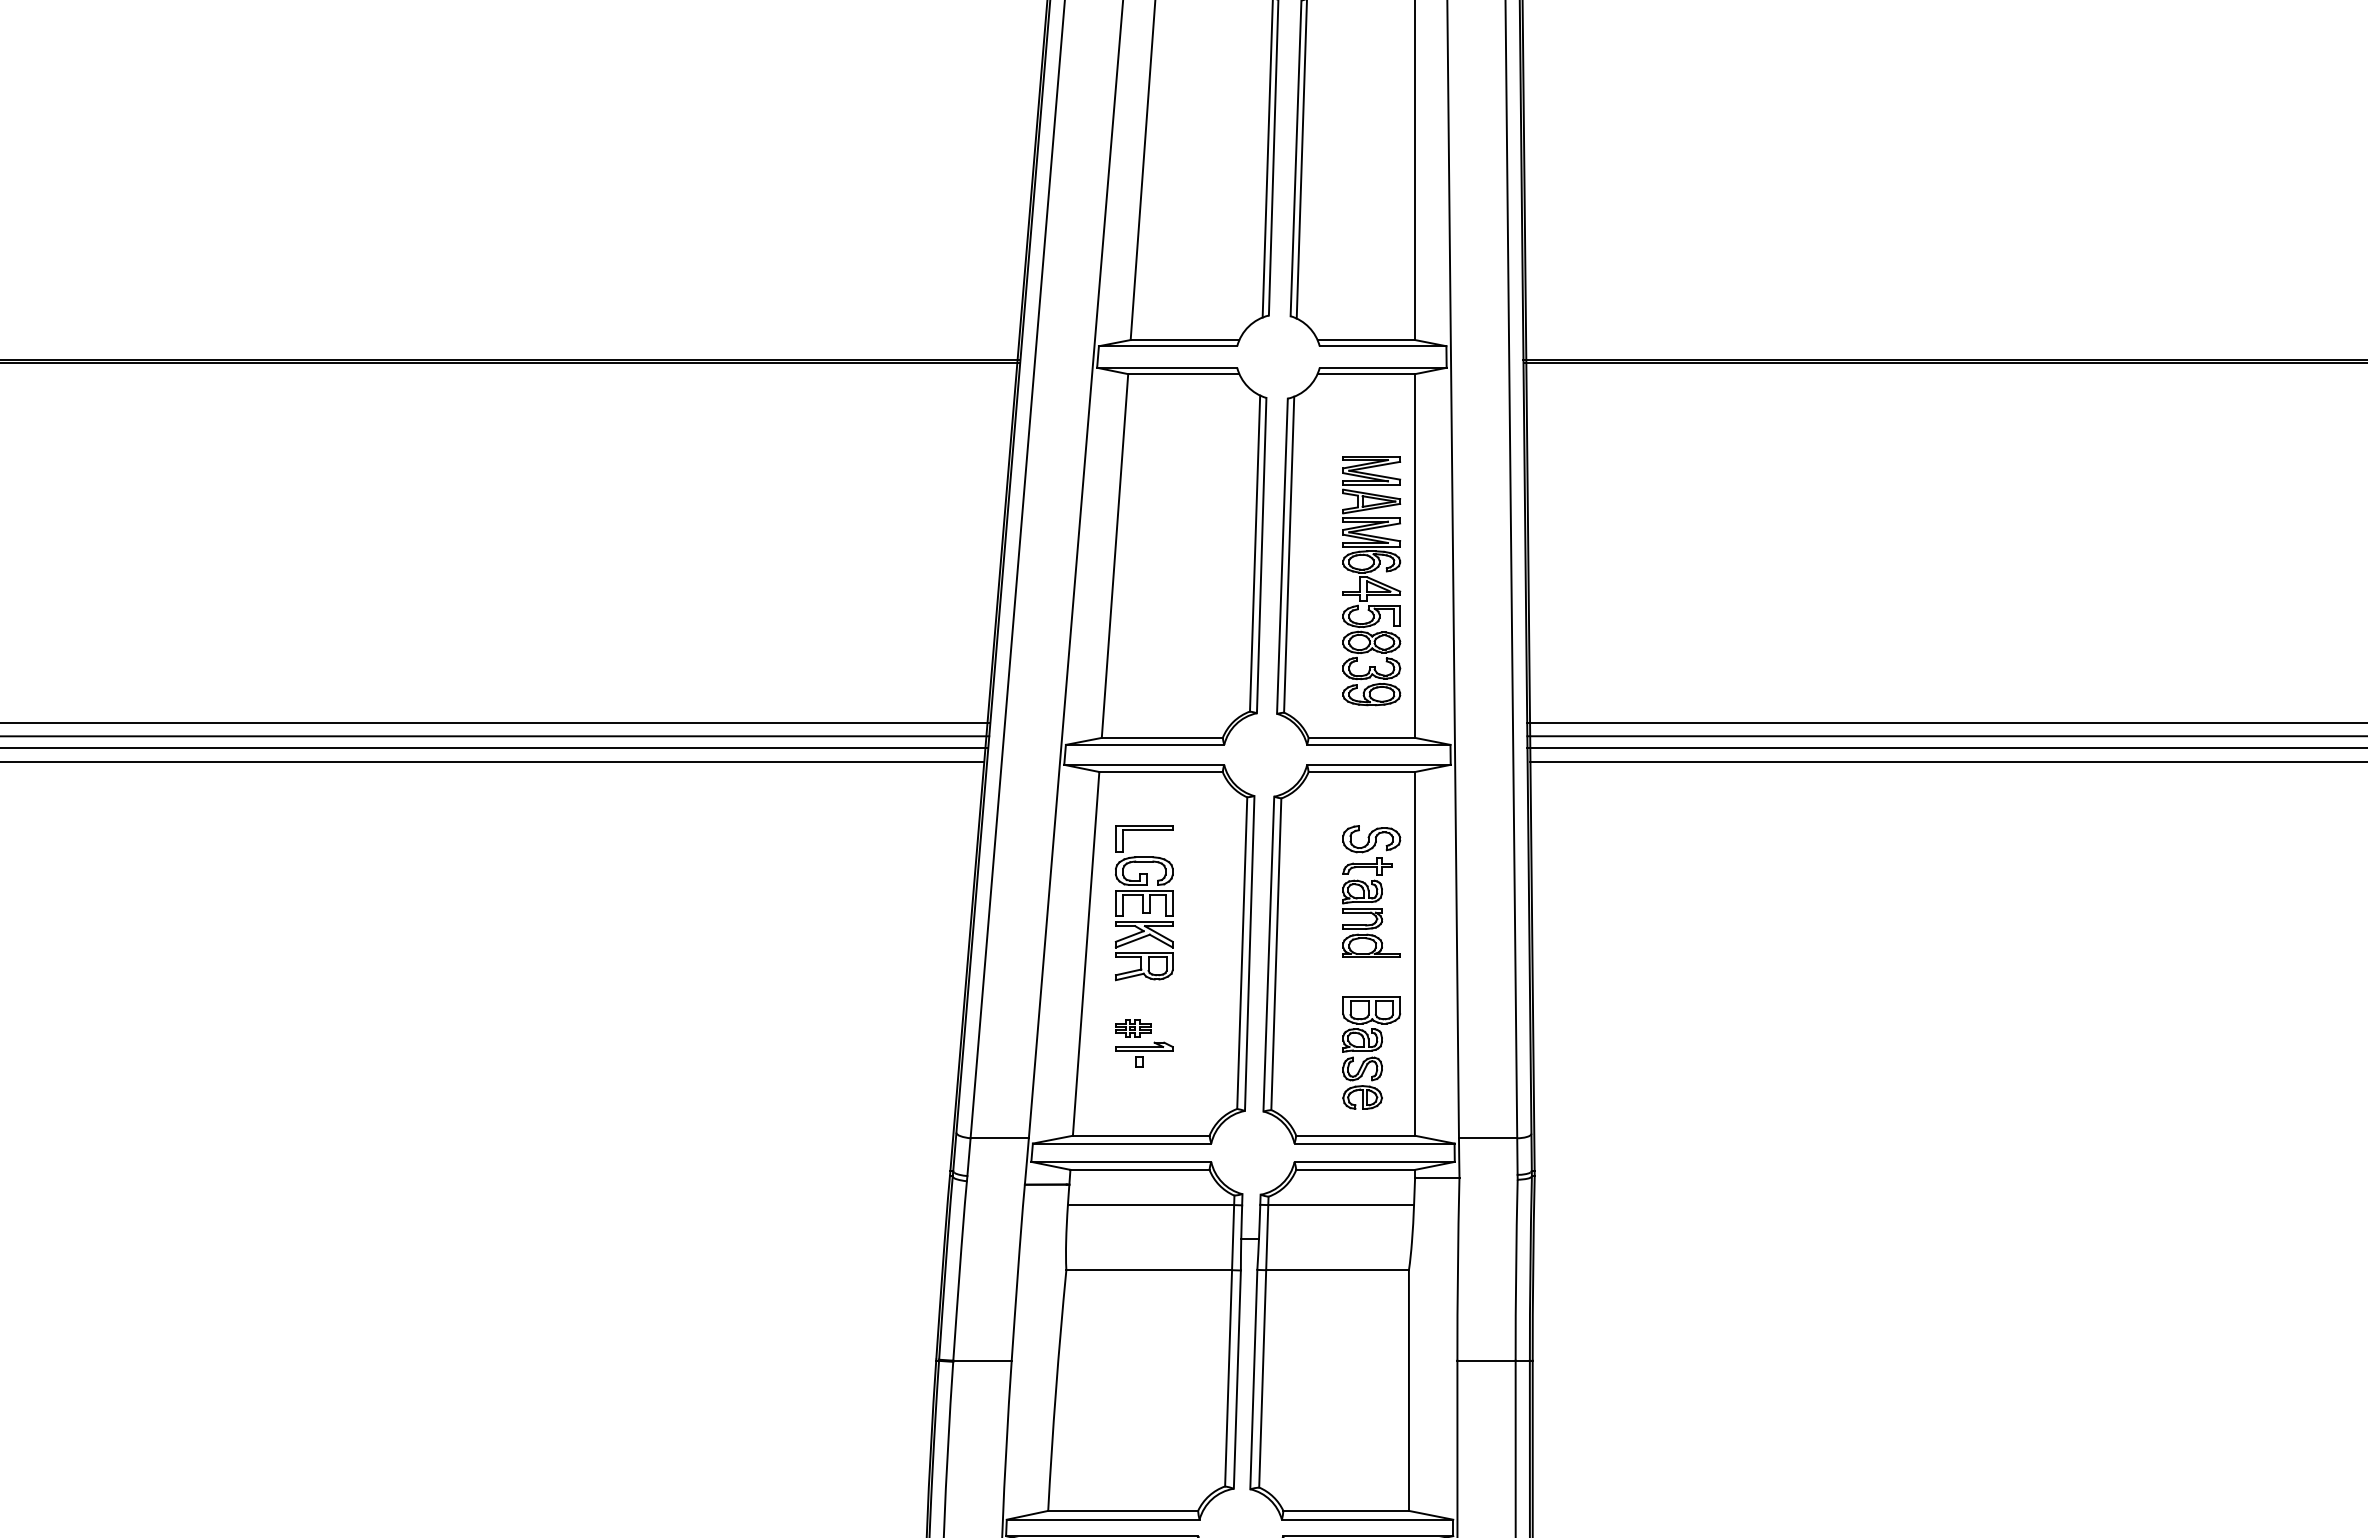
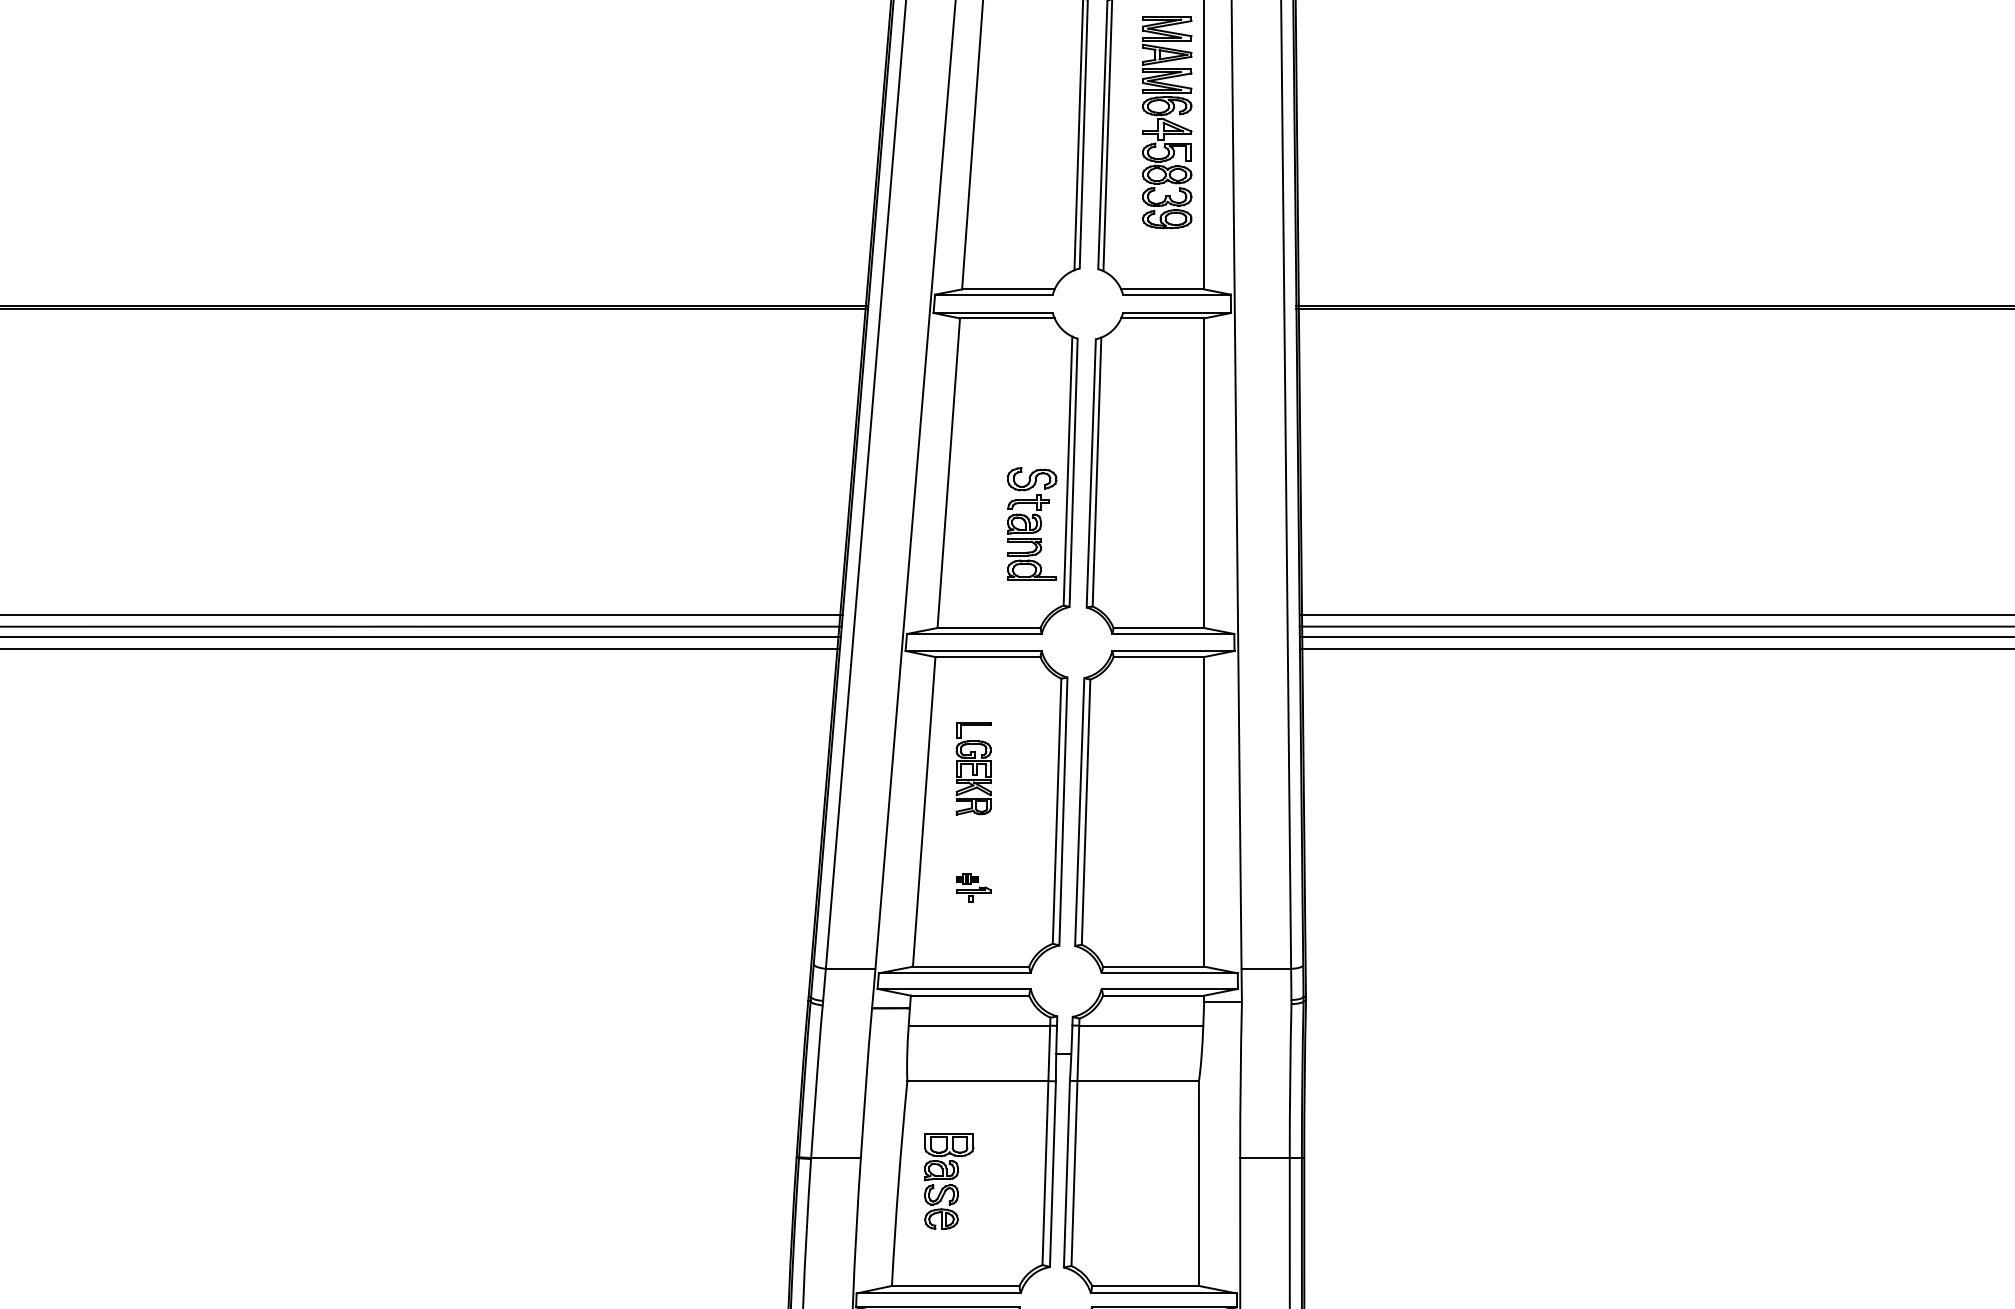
part: (1371, 581) -> (1167, 122), moved
part: (1371, 891) -> (1032, 523), moved
part: (1144, 902) -> (973, 768), size x0.7
part: (1144, 1042) -> (973, 887), size x0.7
part: (1371, 1053) -> (949, 1181), moved

